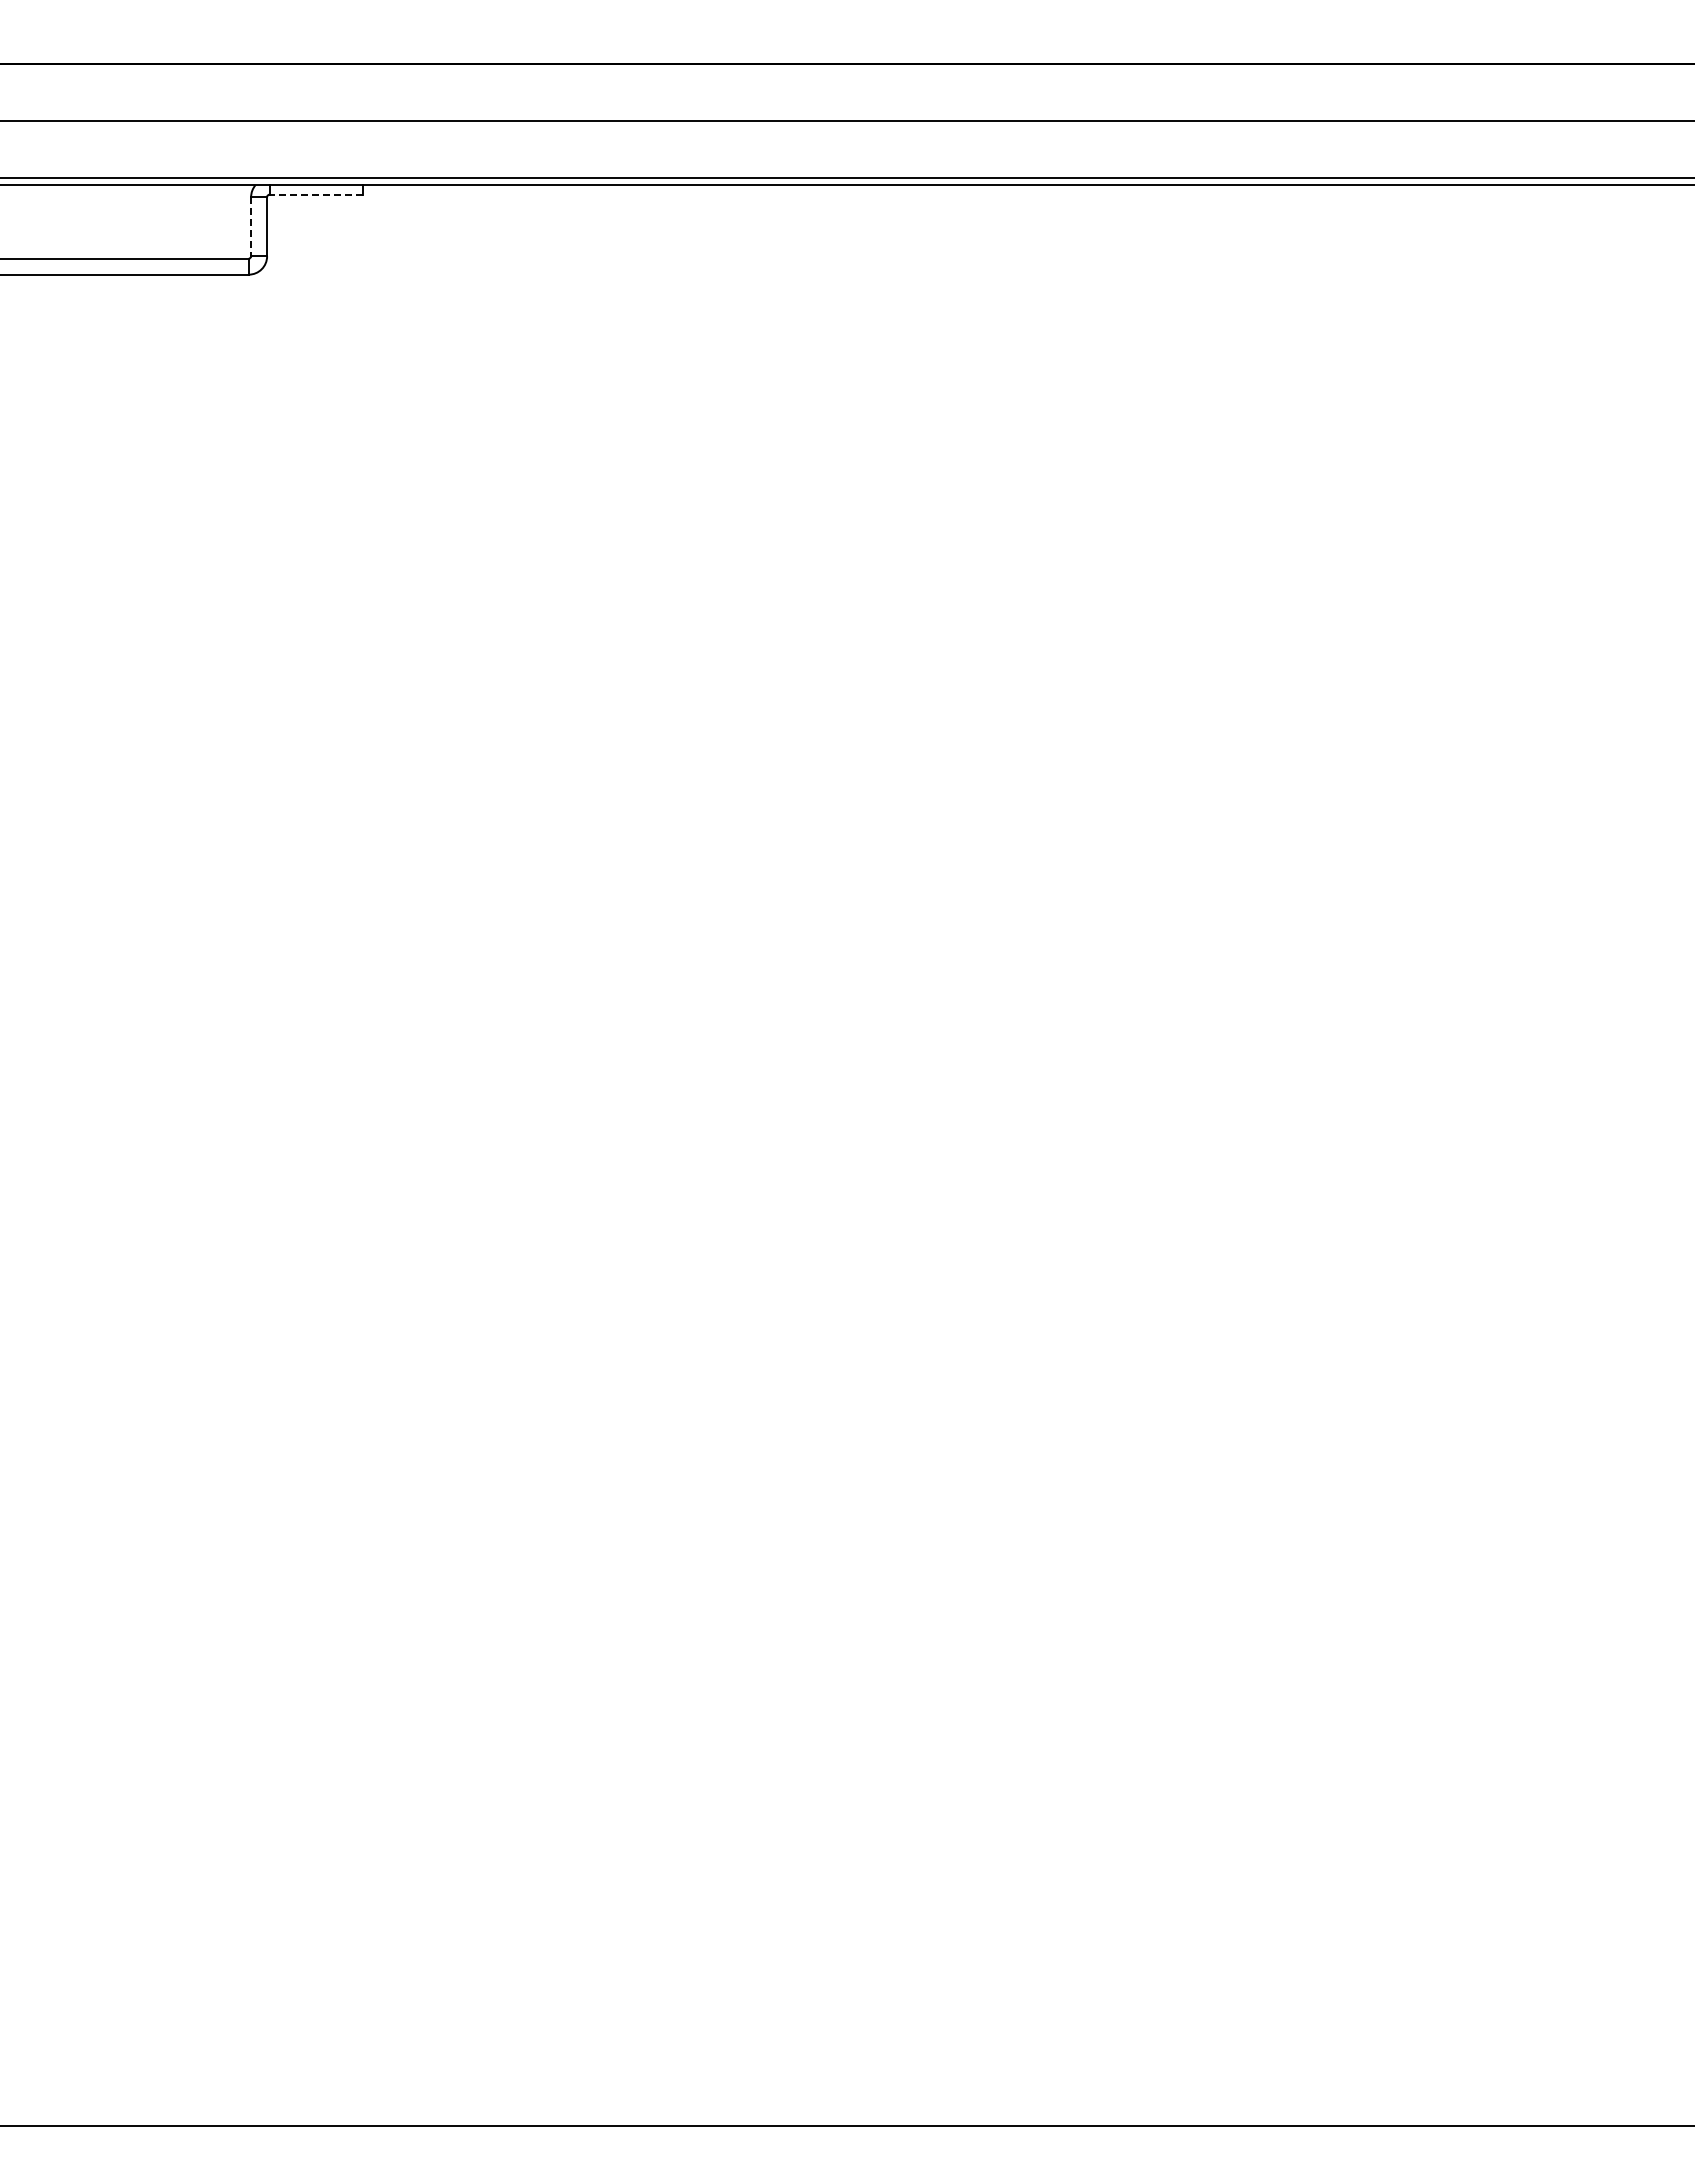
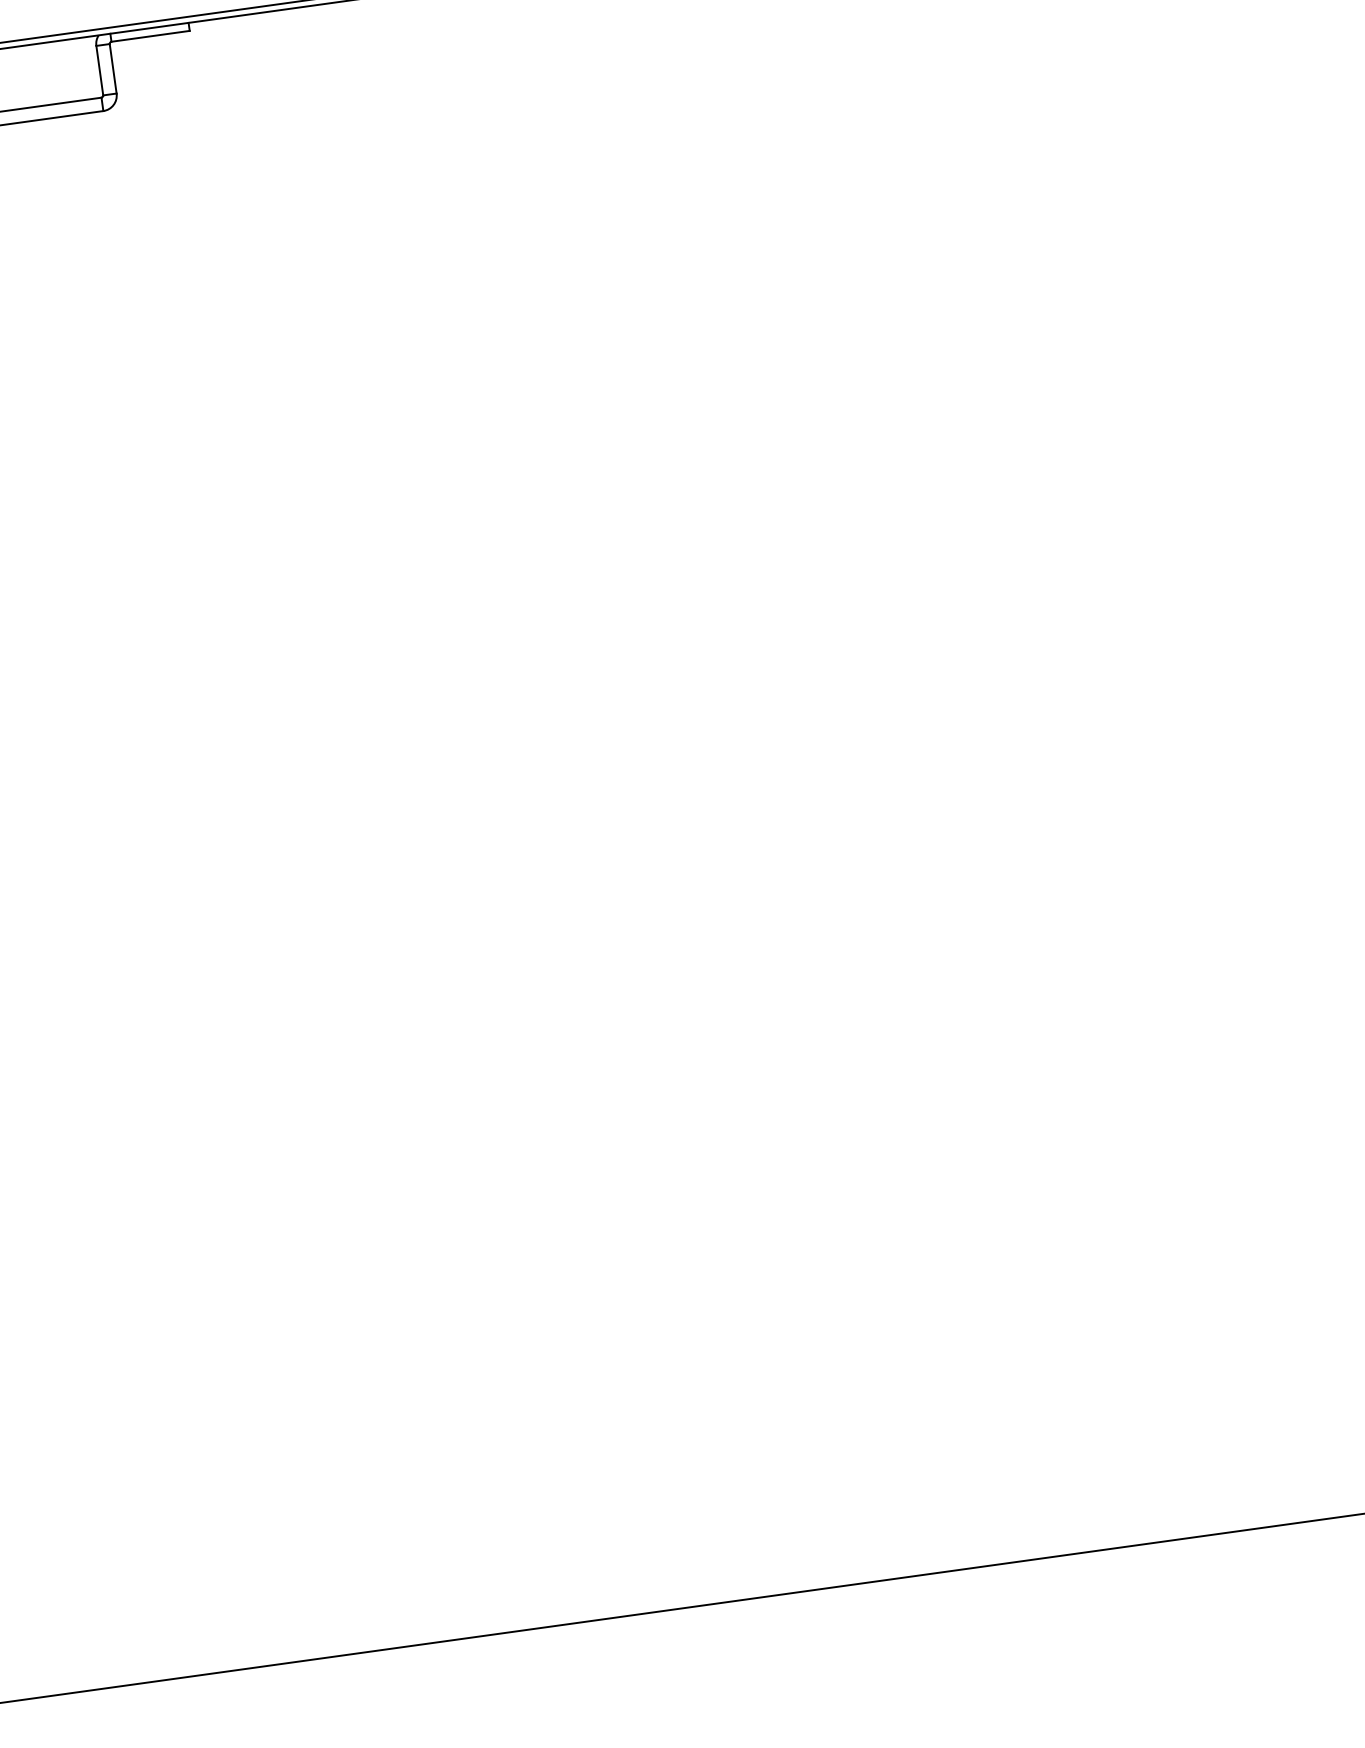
line: (316, 194) -> (150, 36), dashed -> solid
line: (251, 226) -> (100, 70), dashed -> solid

